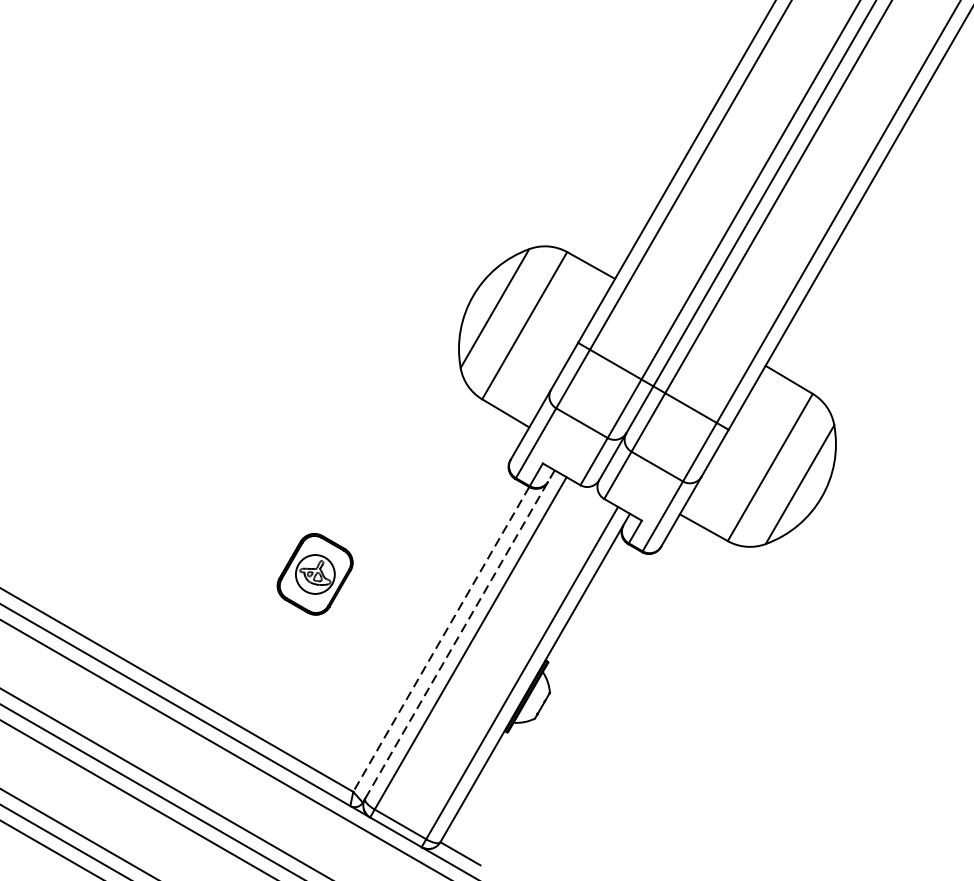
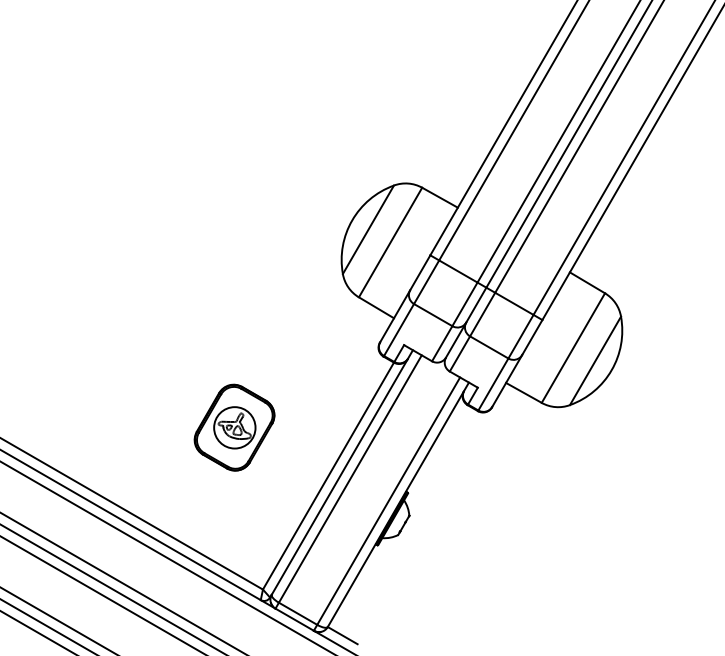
part: (315, 574) -> (234, 427), size x1.43
line: (460, 634) -> (342, 472), dashed -> solid
line: (441, 639) -> (328, 476), dashed -> solid

